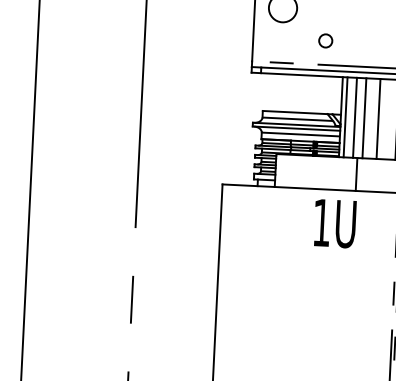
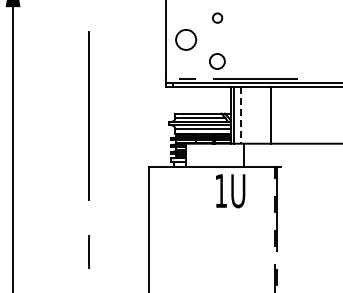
circle: (325, 40) -> (217, 61), size x1.6
line: (364, 117) -> (247, 114), removed
line: (378, 117) -> (257, 114), removed
line: (355, 118) -> (241, 115), solid -> dashed

